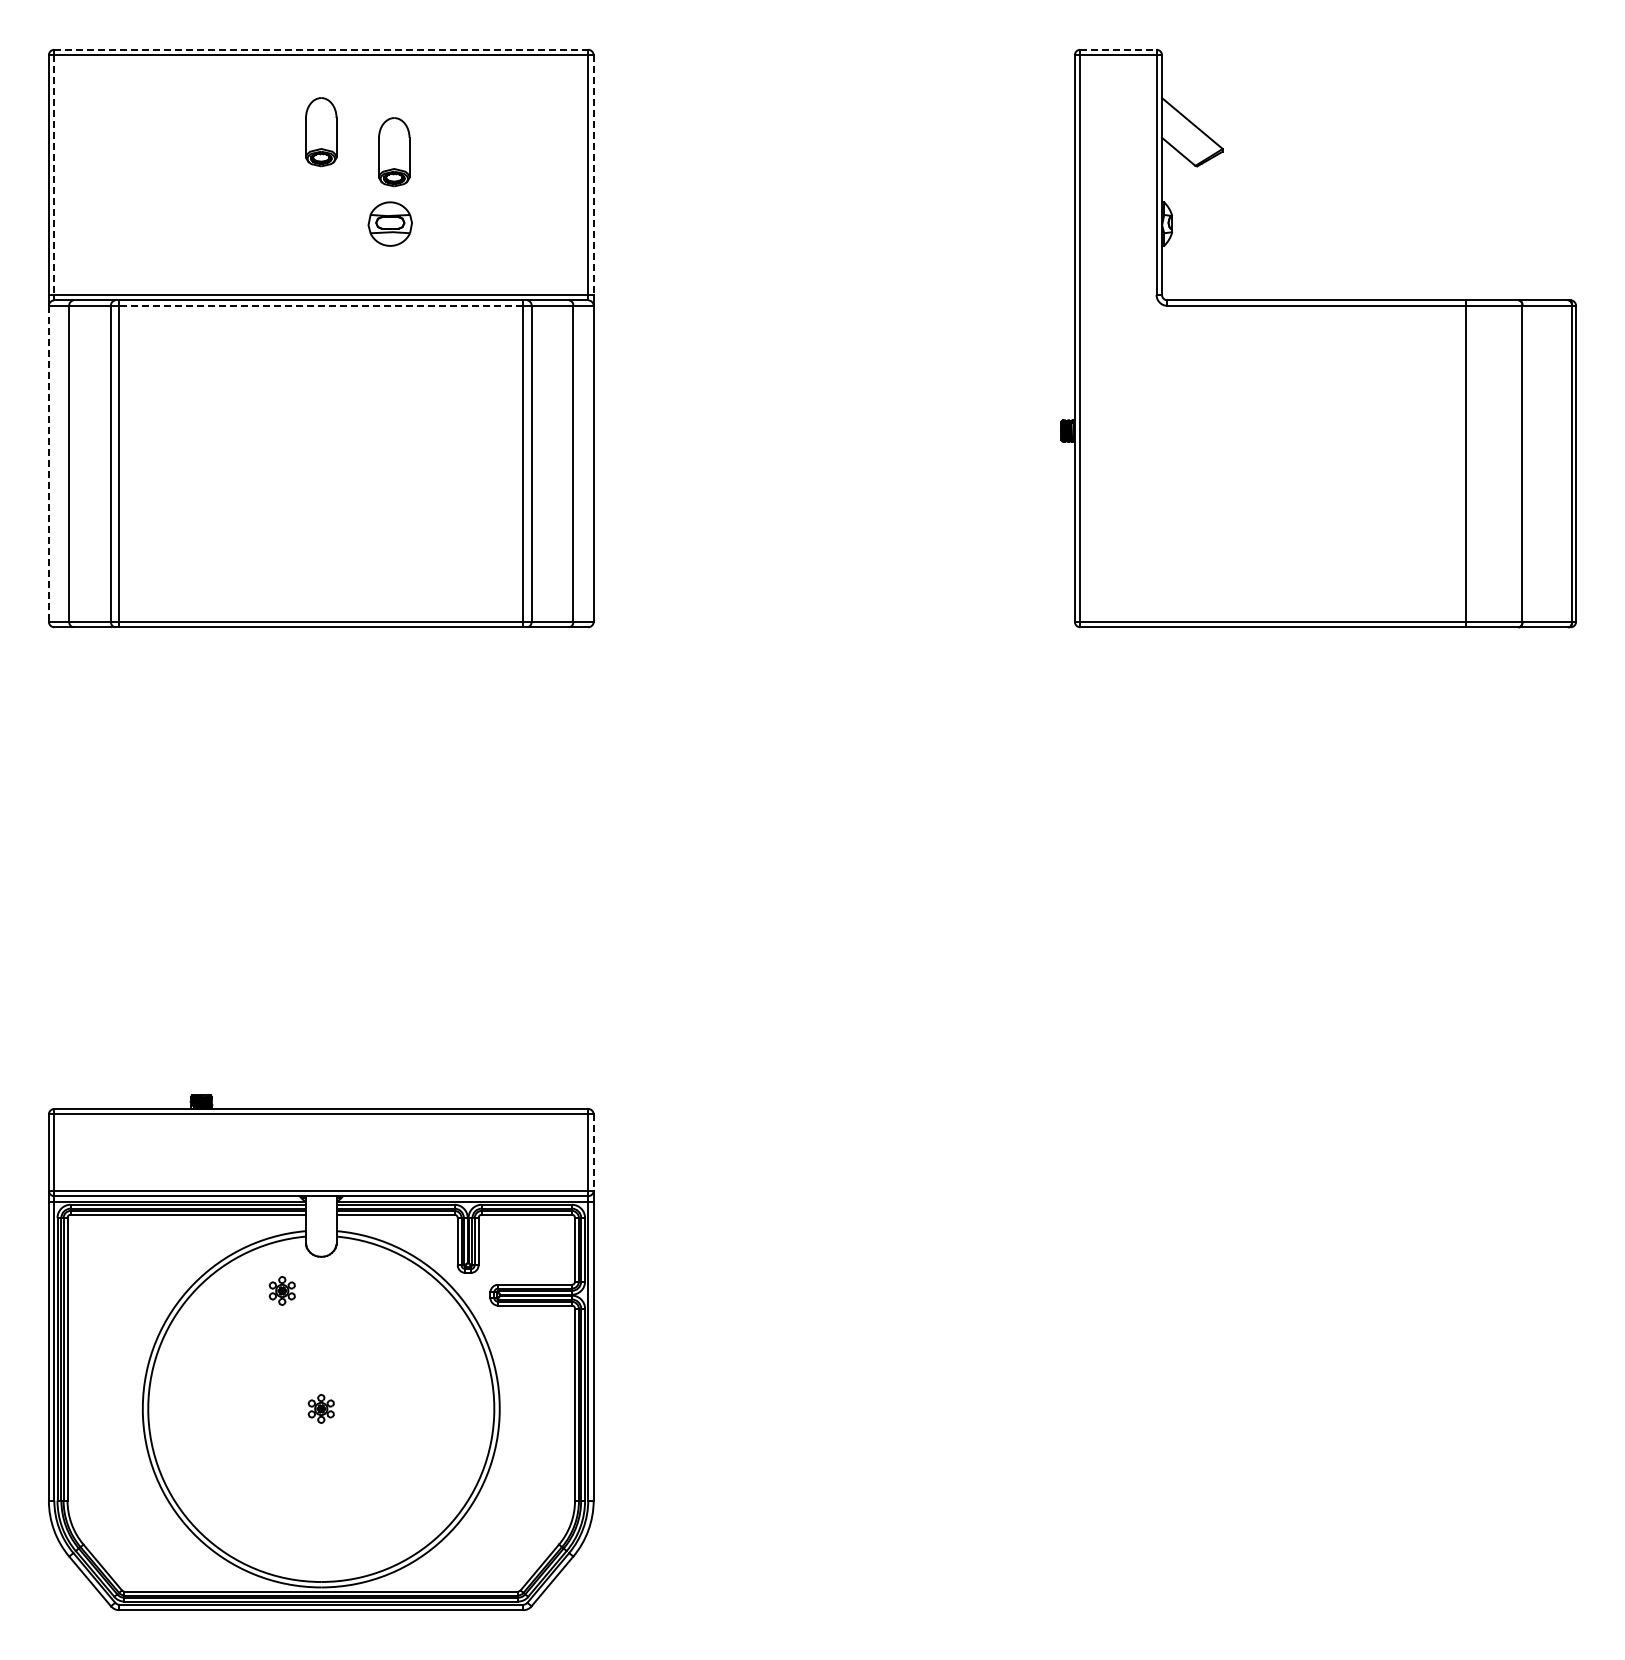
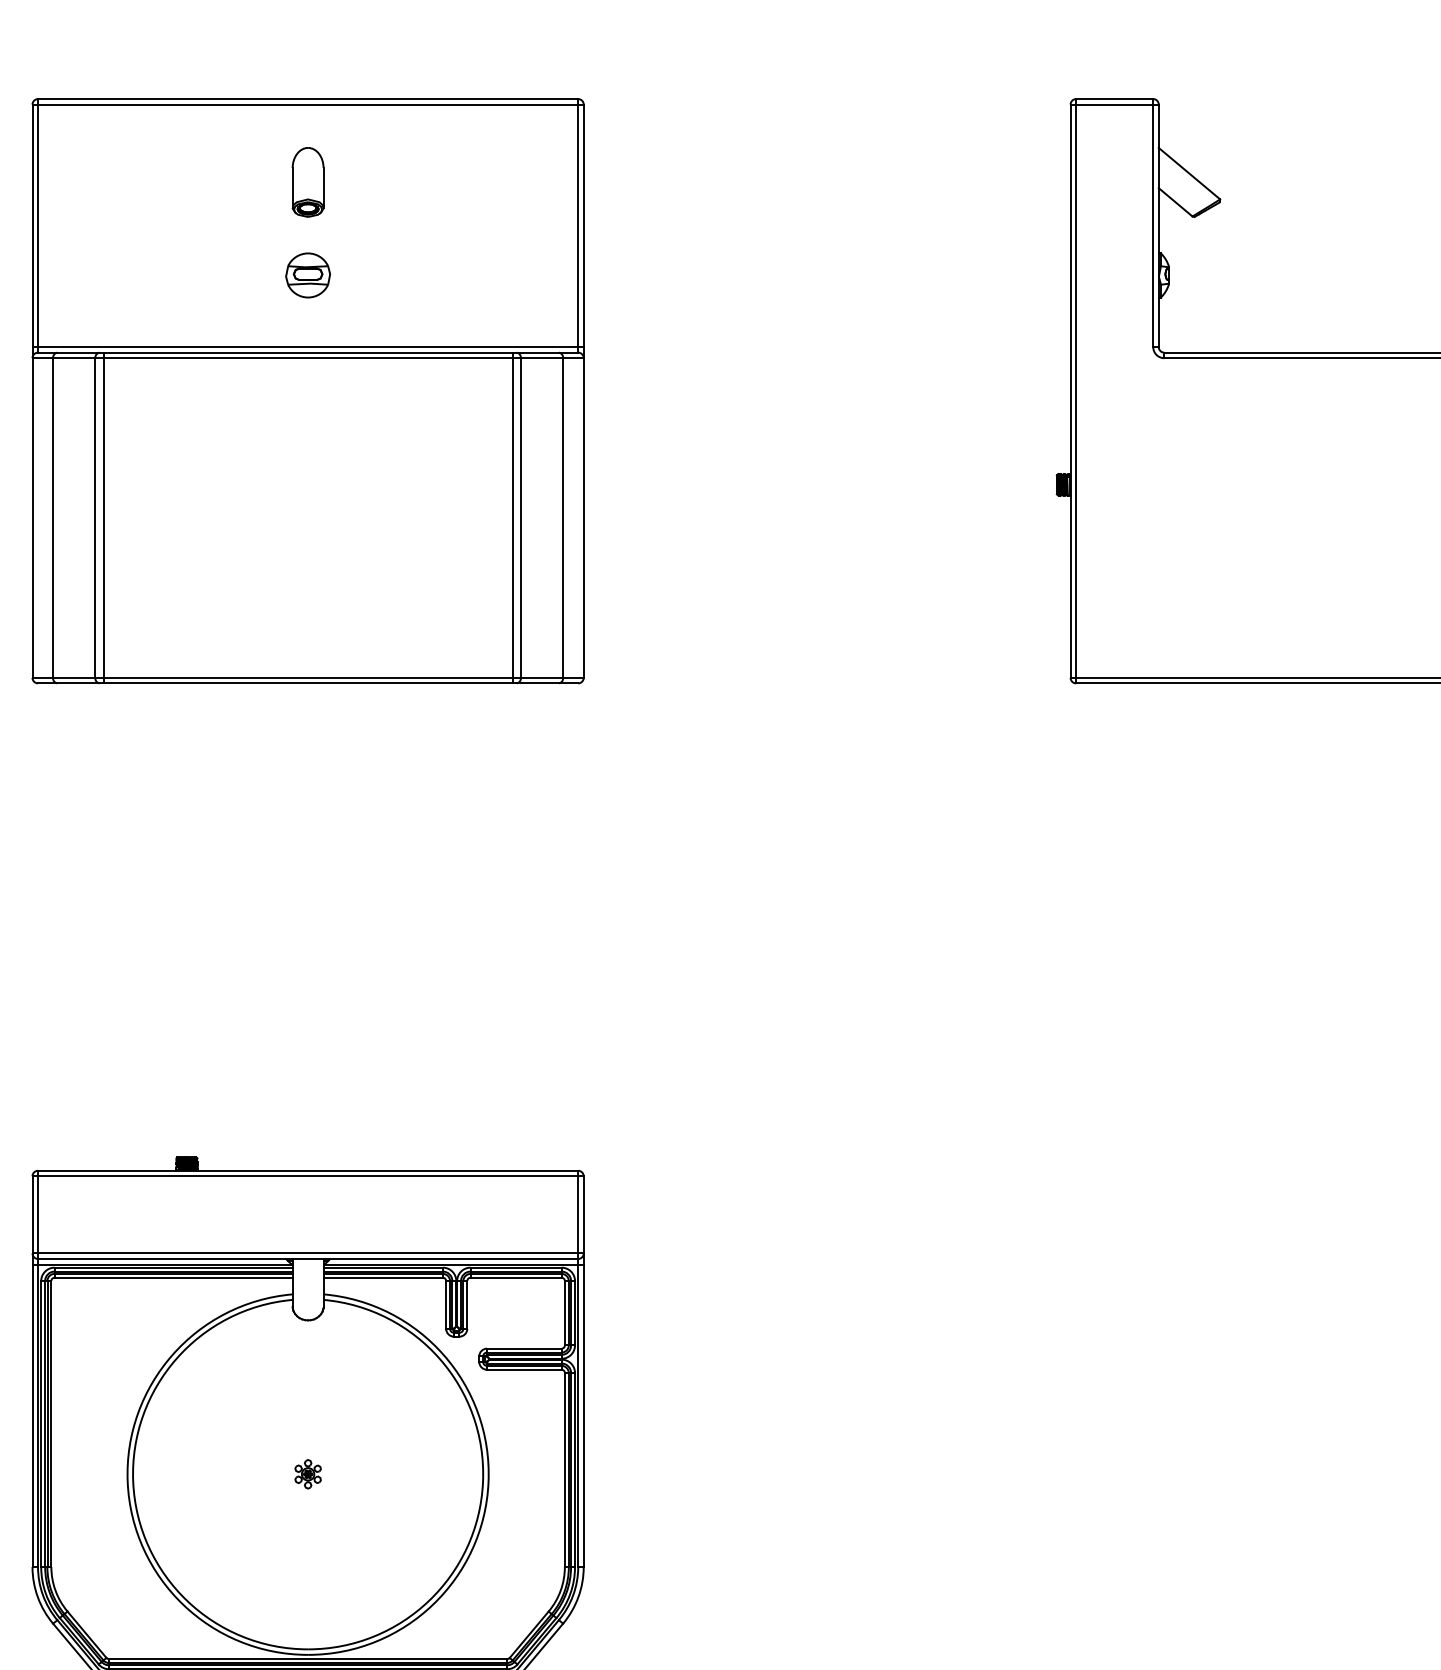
line: (321, 49) -> (308, 98), dashed -> solid
line: (1118, 49) -> (1114, 98), dashed -> solid
part: (394, 152) -> (382, 203), removed
line: (54, 175) -> (38, 226), dashed -> solid
line: (593, 175) -> (583, 226), dashed -> solid
part: (389, 223) -> (307, 274), moved
line: (321, 305) -> (308, 357), dashed -> solid
line: (48, 463) -> (32, 517), dashed -> solid
line: (593, 1153) -> (583, 1215), dashed -> solid
part: (281, 1290) -> (267, 1354), removed

